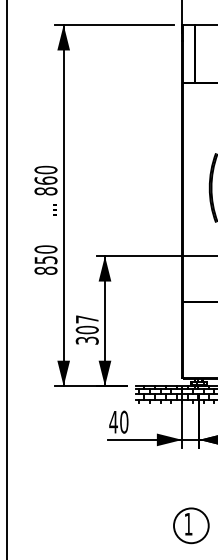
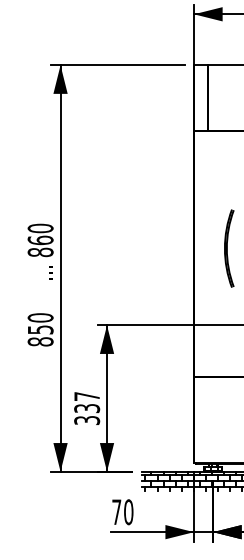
text: (86, 329) -> (86, 407), 307 -> 337
text: (113, 422) -> (116, 512), 40 -> 70

